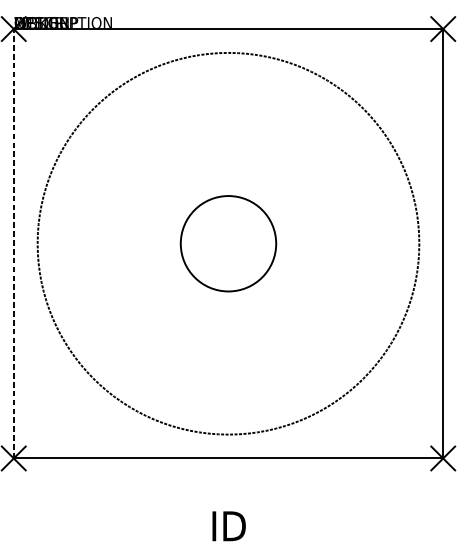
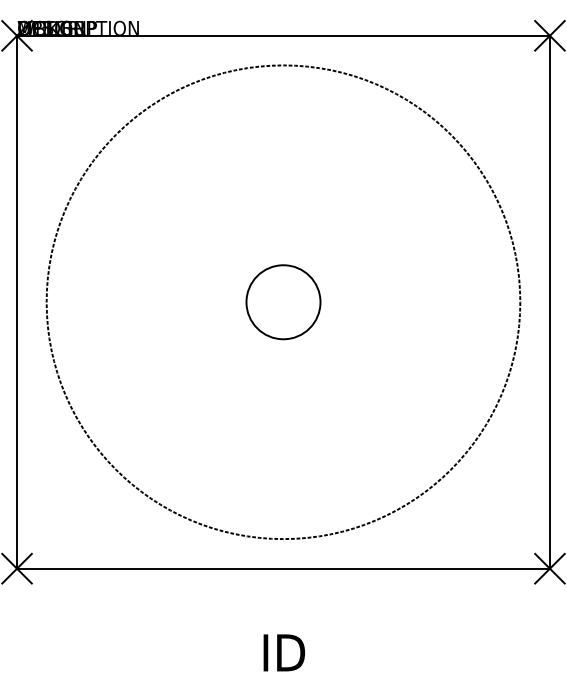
line: (14, 243) -> (17, 301), dashed -> solid
circle: (228, 243) -> (283, 302), size x0.62

